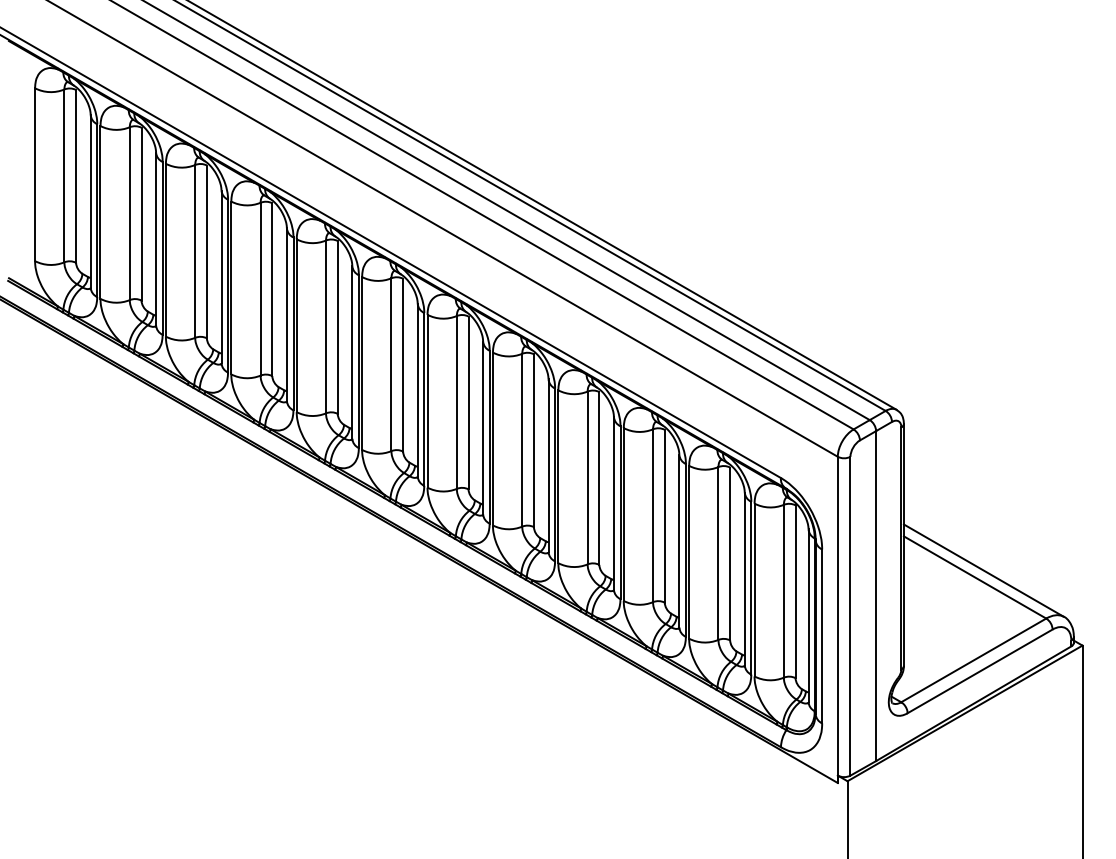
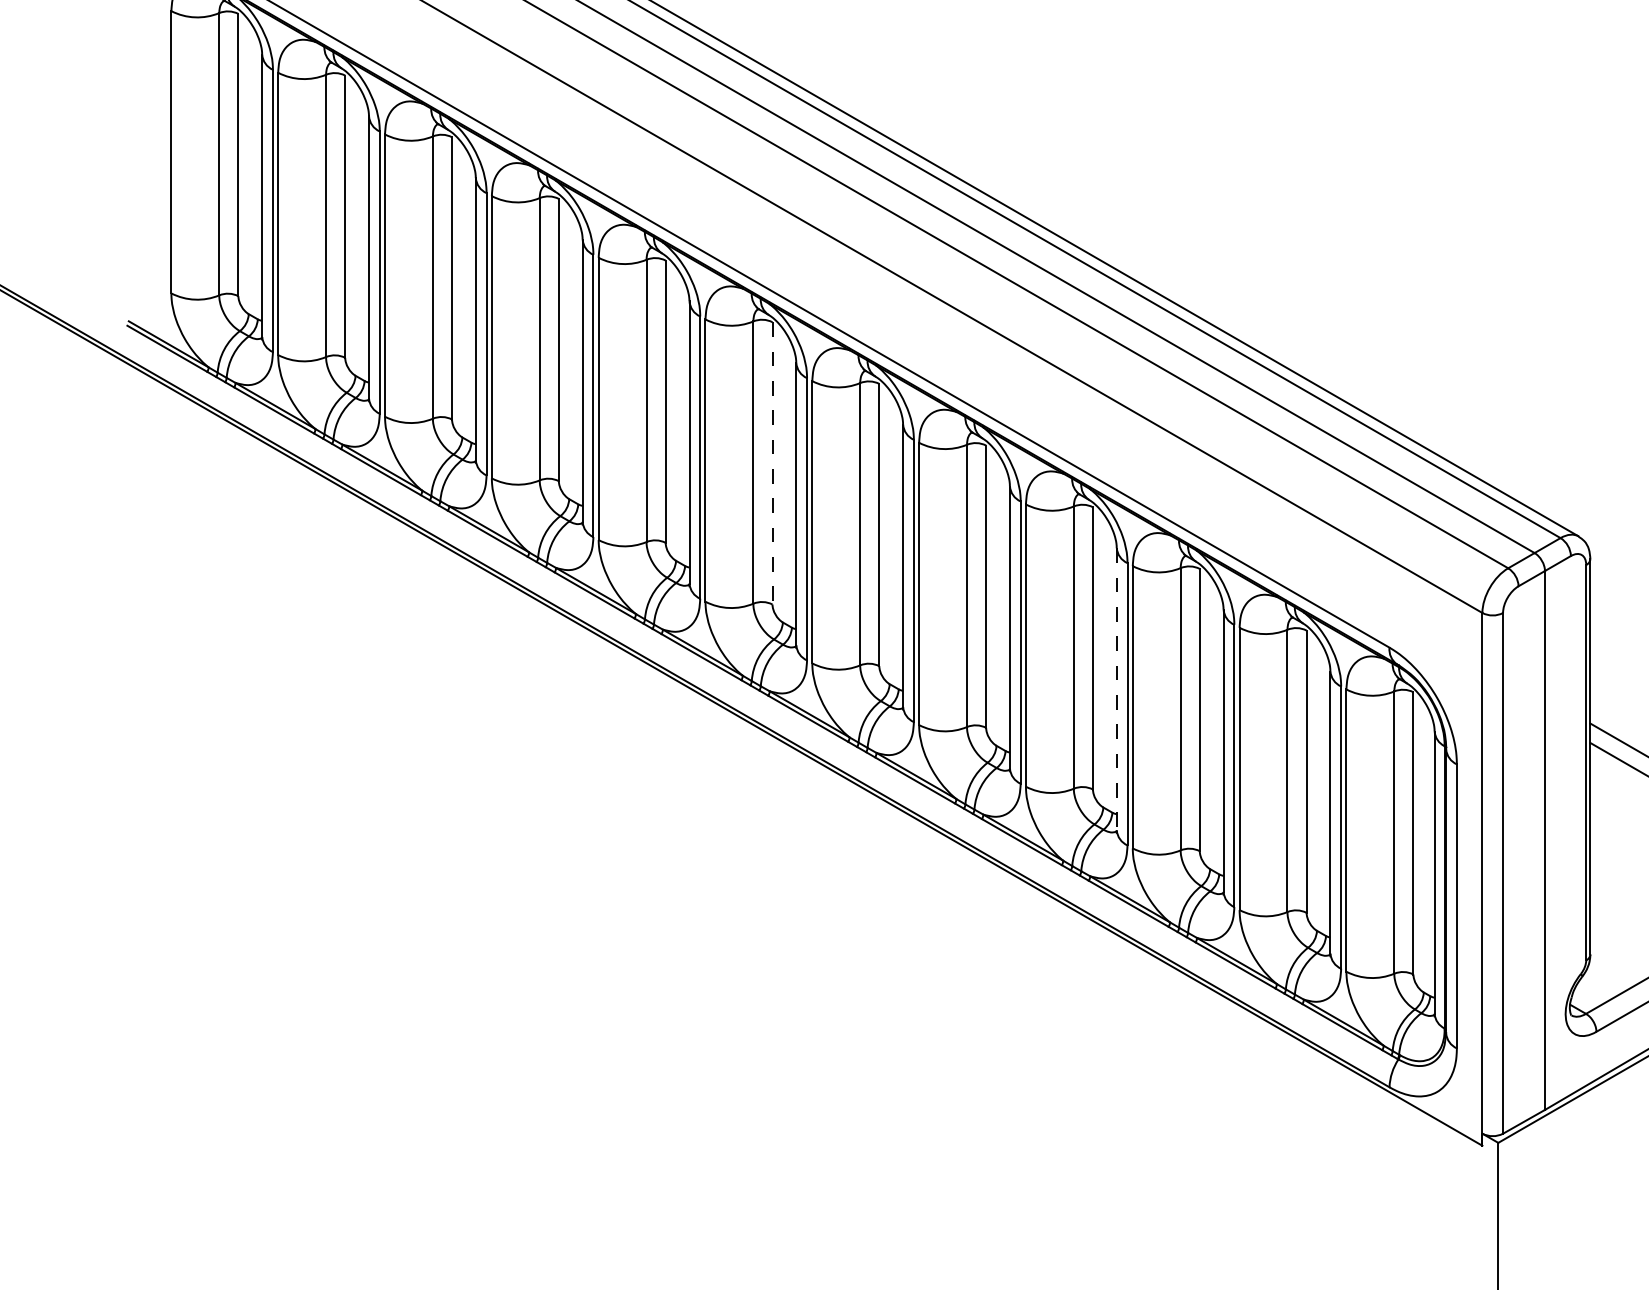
line: (403, 365) -> (773, 463), solid -> dashed
line: (613, 504) -> (1116, 690), solid -> dashed

